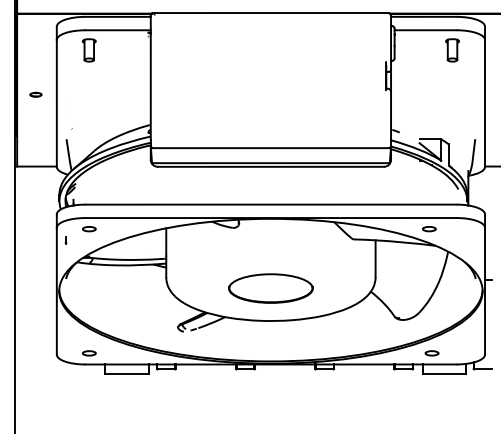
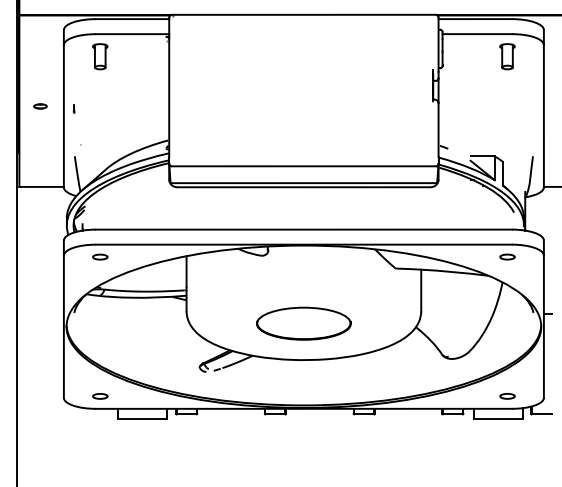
part: (429, 228) -> (507, 256), moved
part: (65, 240) -> (73, 108), moved
part: (432, 353) -> (507, 396), moved

